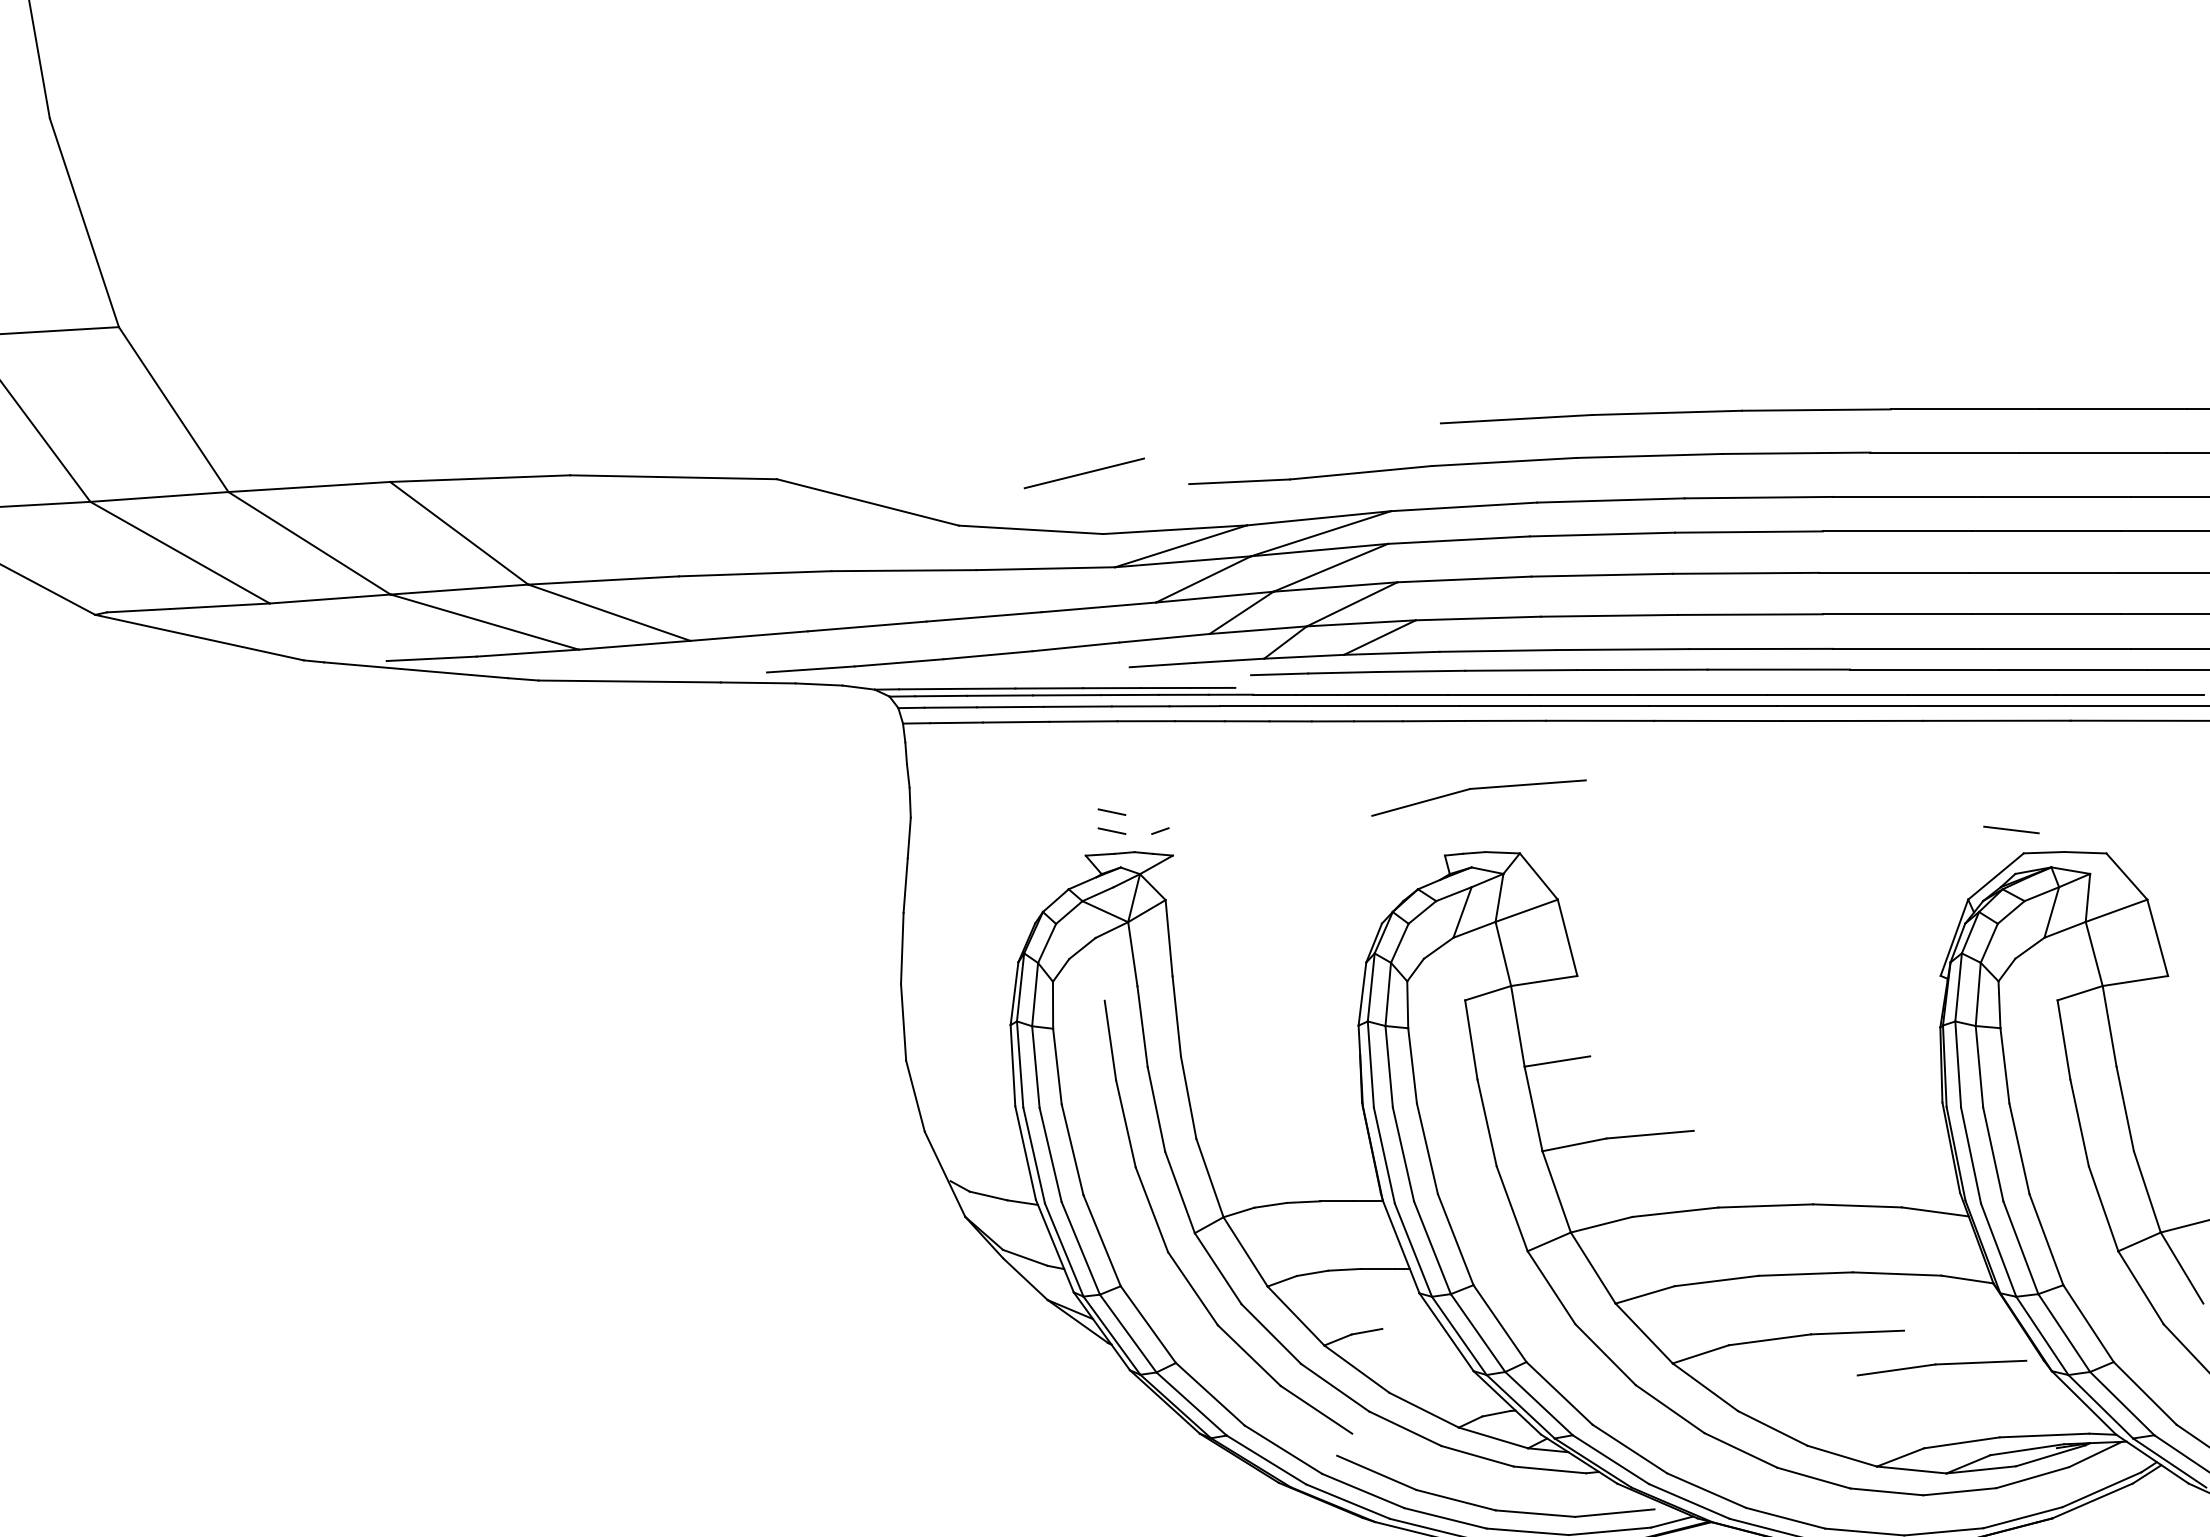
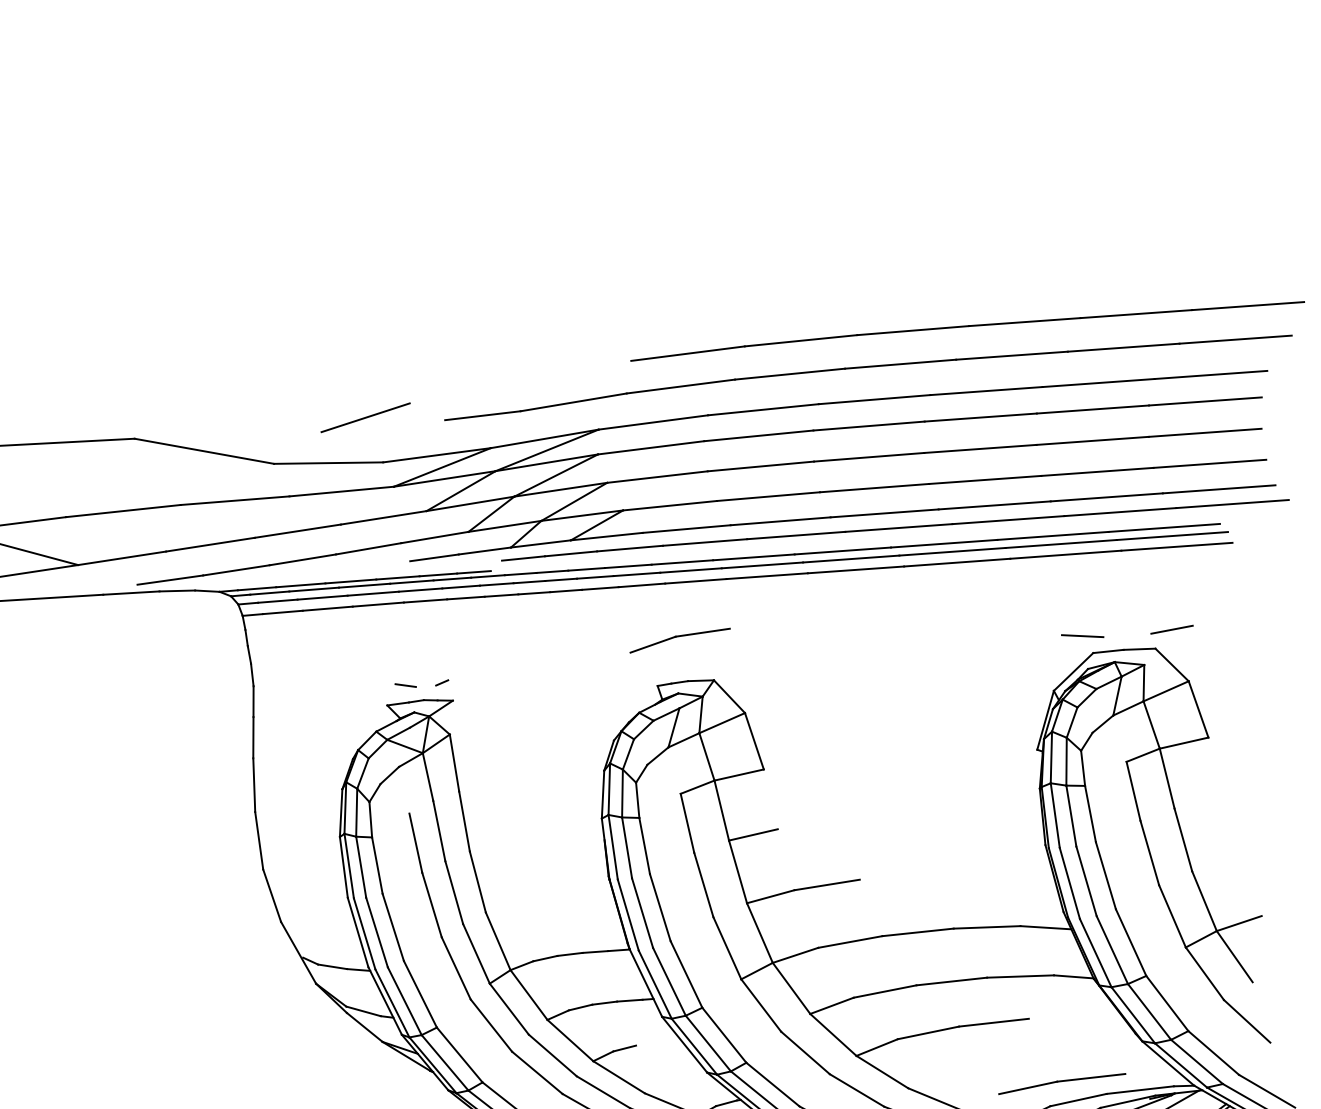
part: (1478, 797) -> (679, 640), size x0.62
line: (1111, 811) -> (404, 670), removed
line: (2129, 829) -> (1171, 629), added
part: (1941, 1367) -> (1061, 1083), moved

